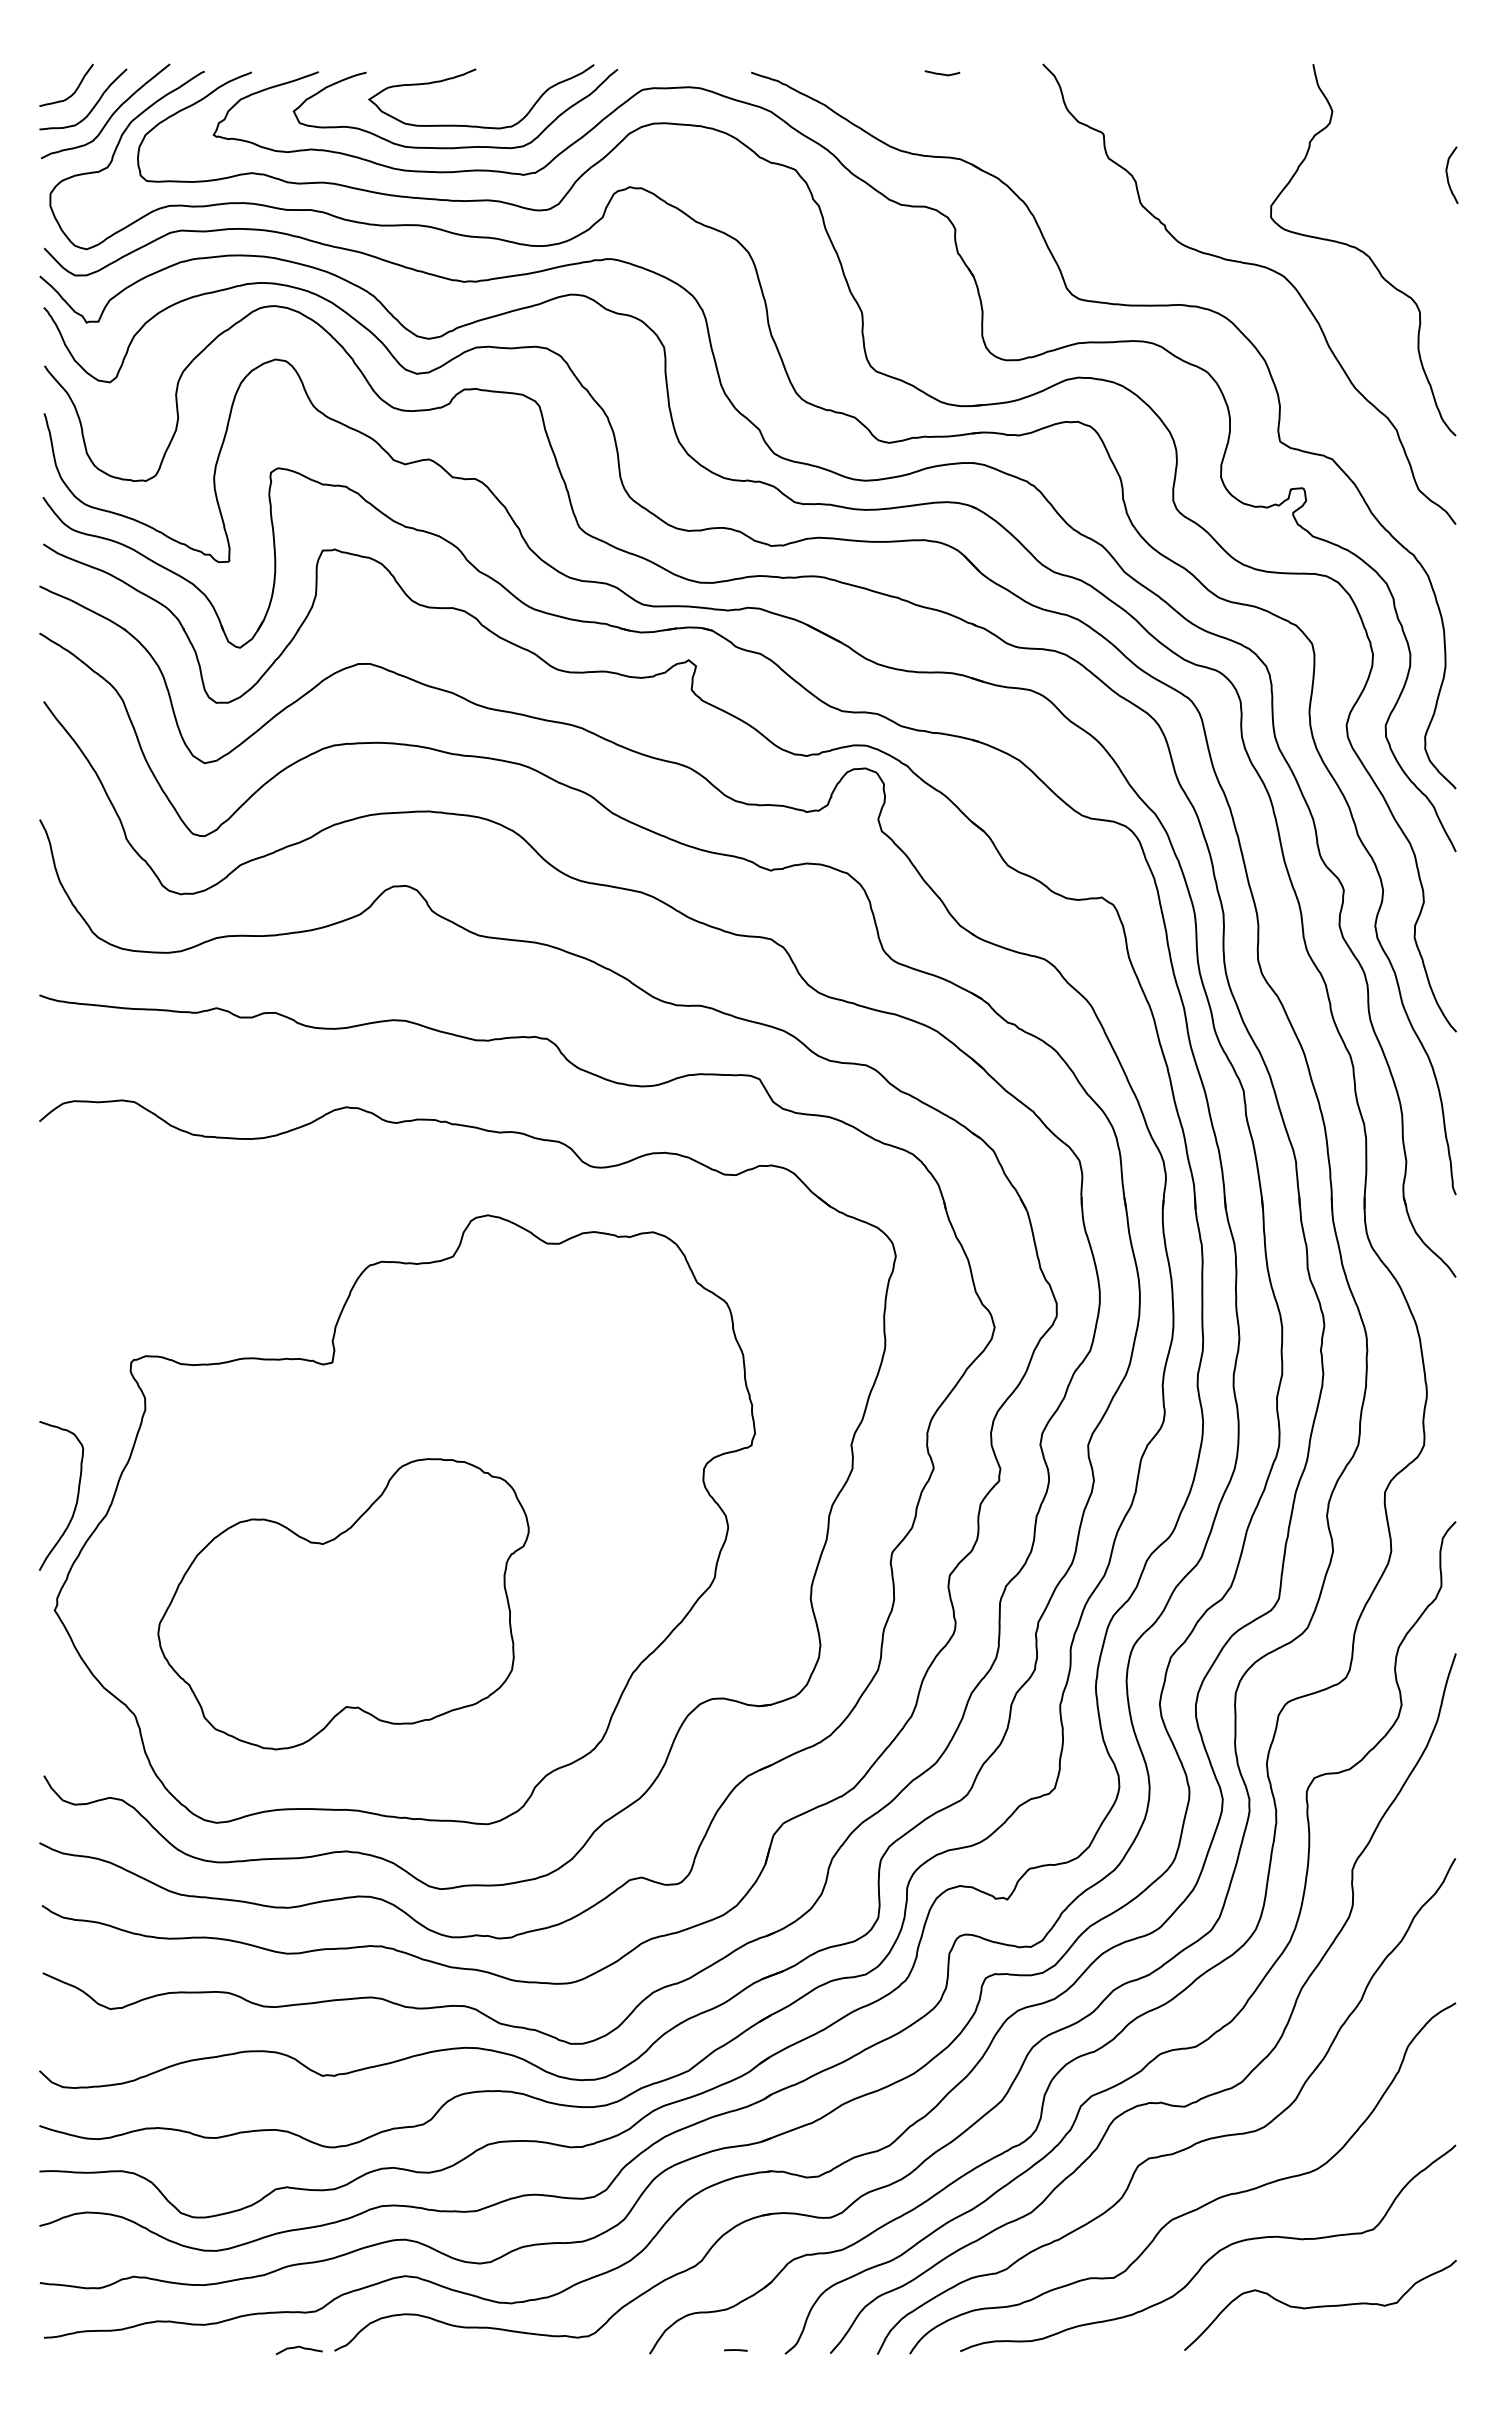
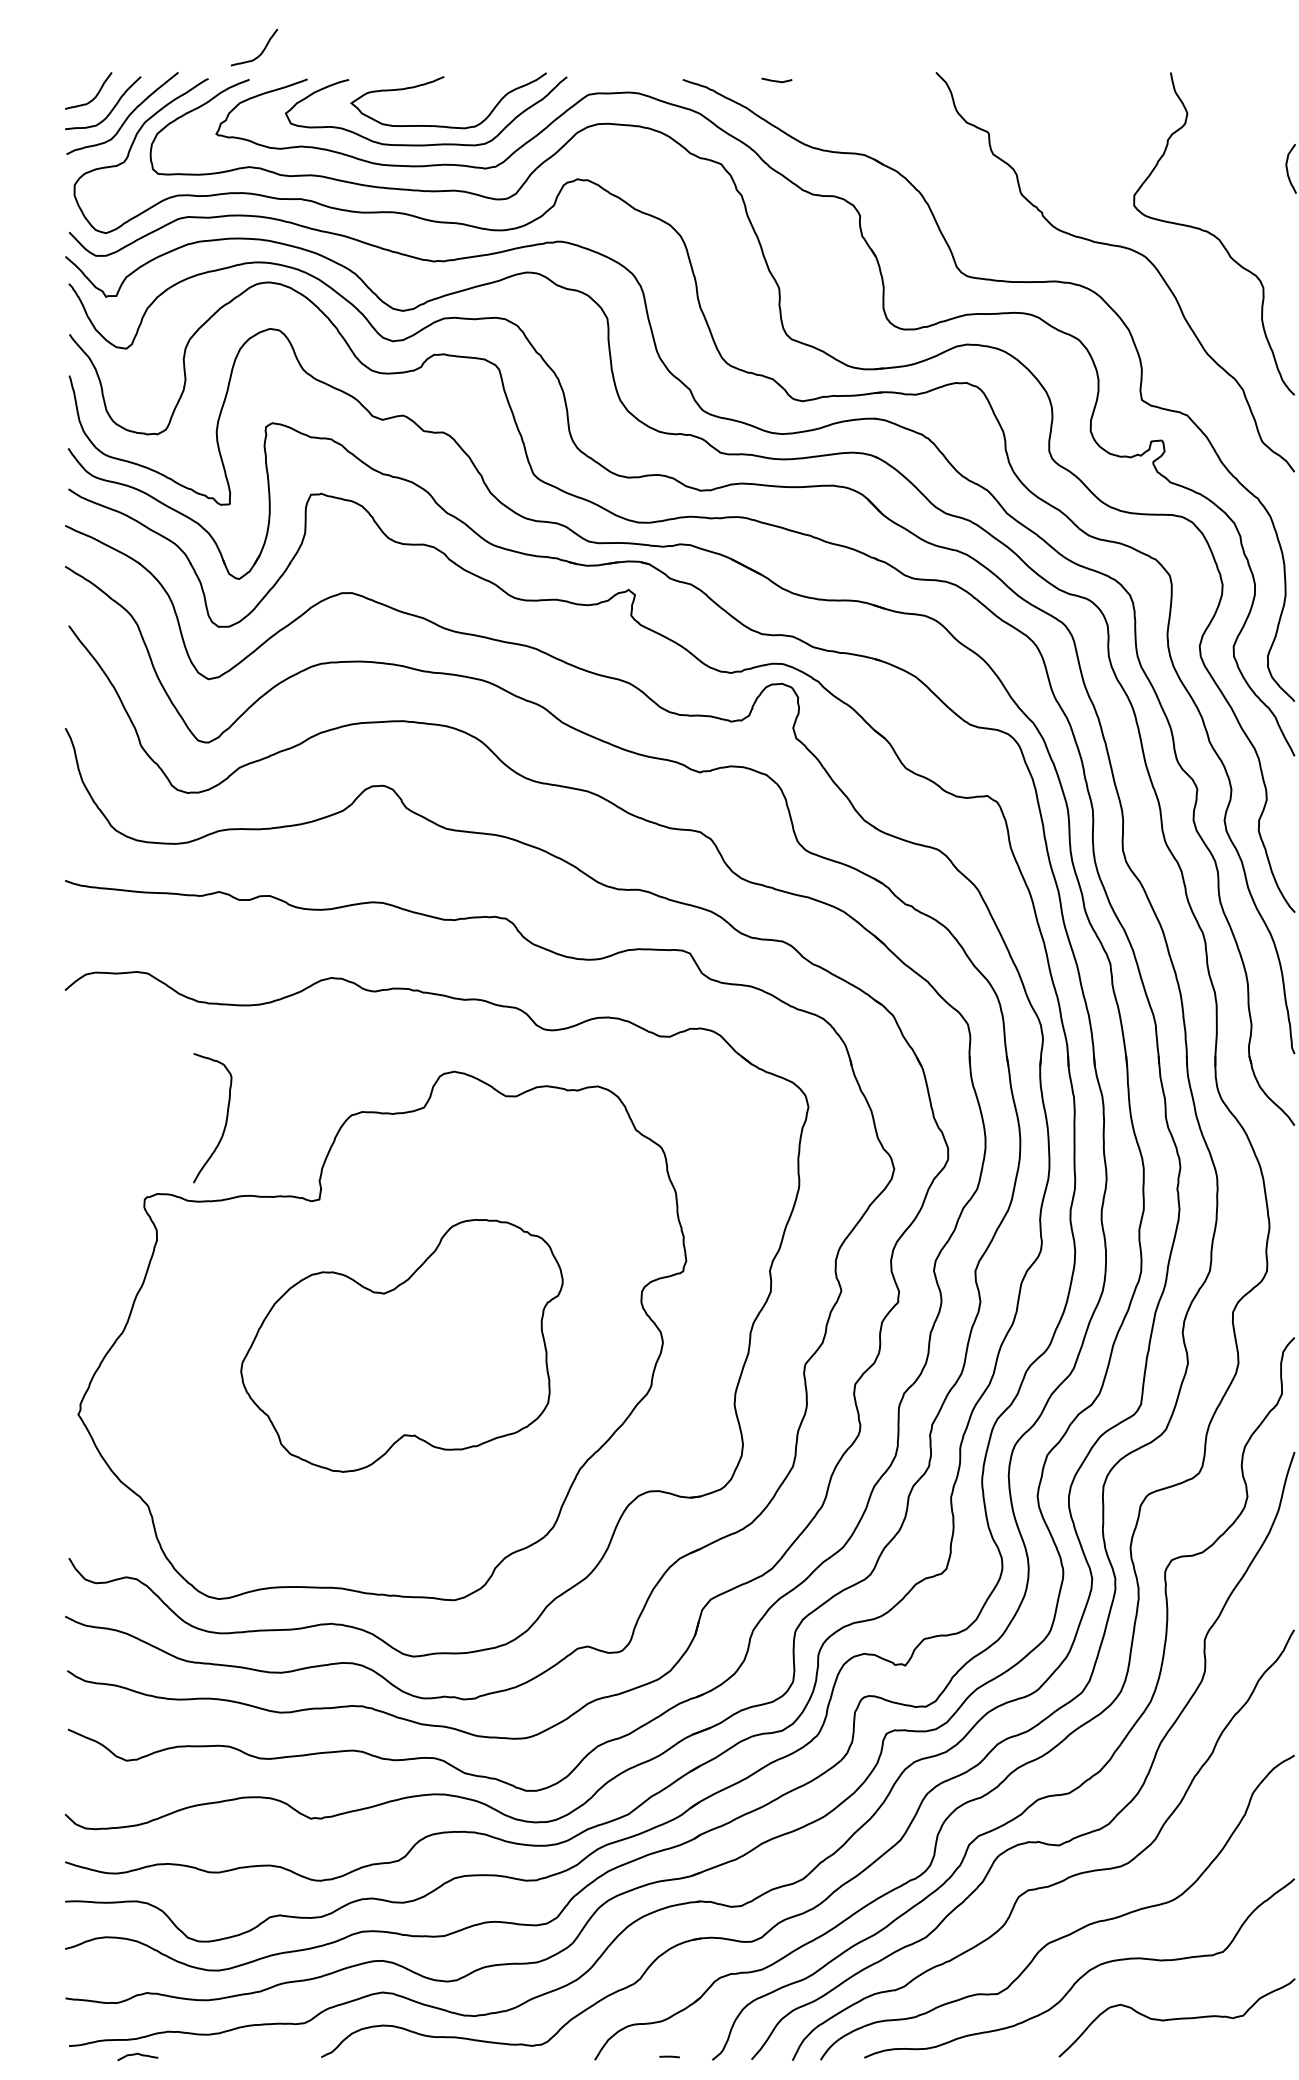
curve: (266, 39) -> (262, 51), added
curve: (942, 73) -> (776, 80), moved
curve: (76, 1497) -> (225, 1119), moved
part: (343, 1604) -> (401, 1346), moved
curve: (296, 2348) -> (135, 2055), moved

